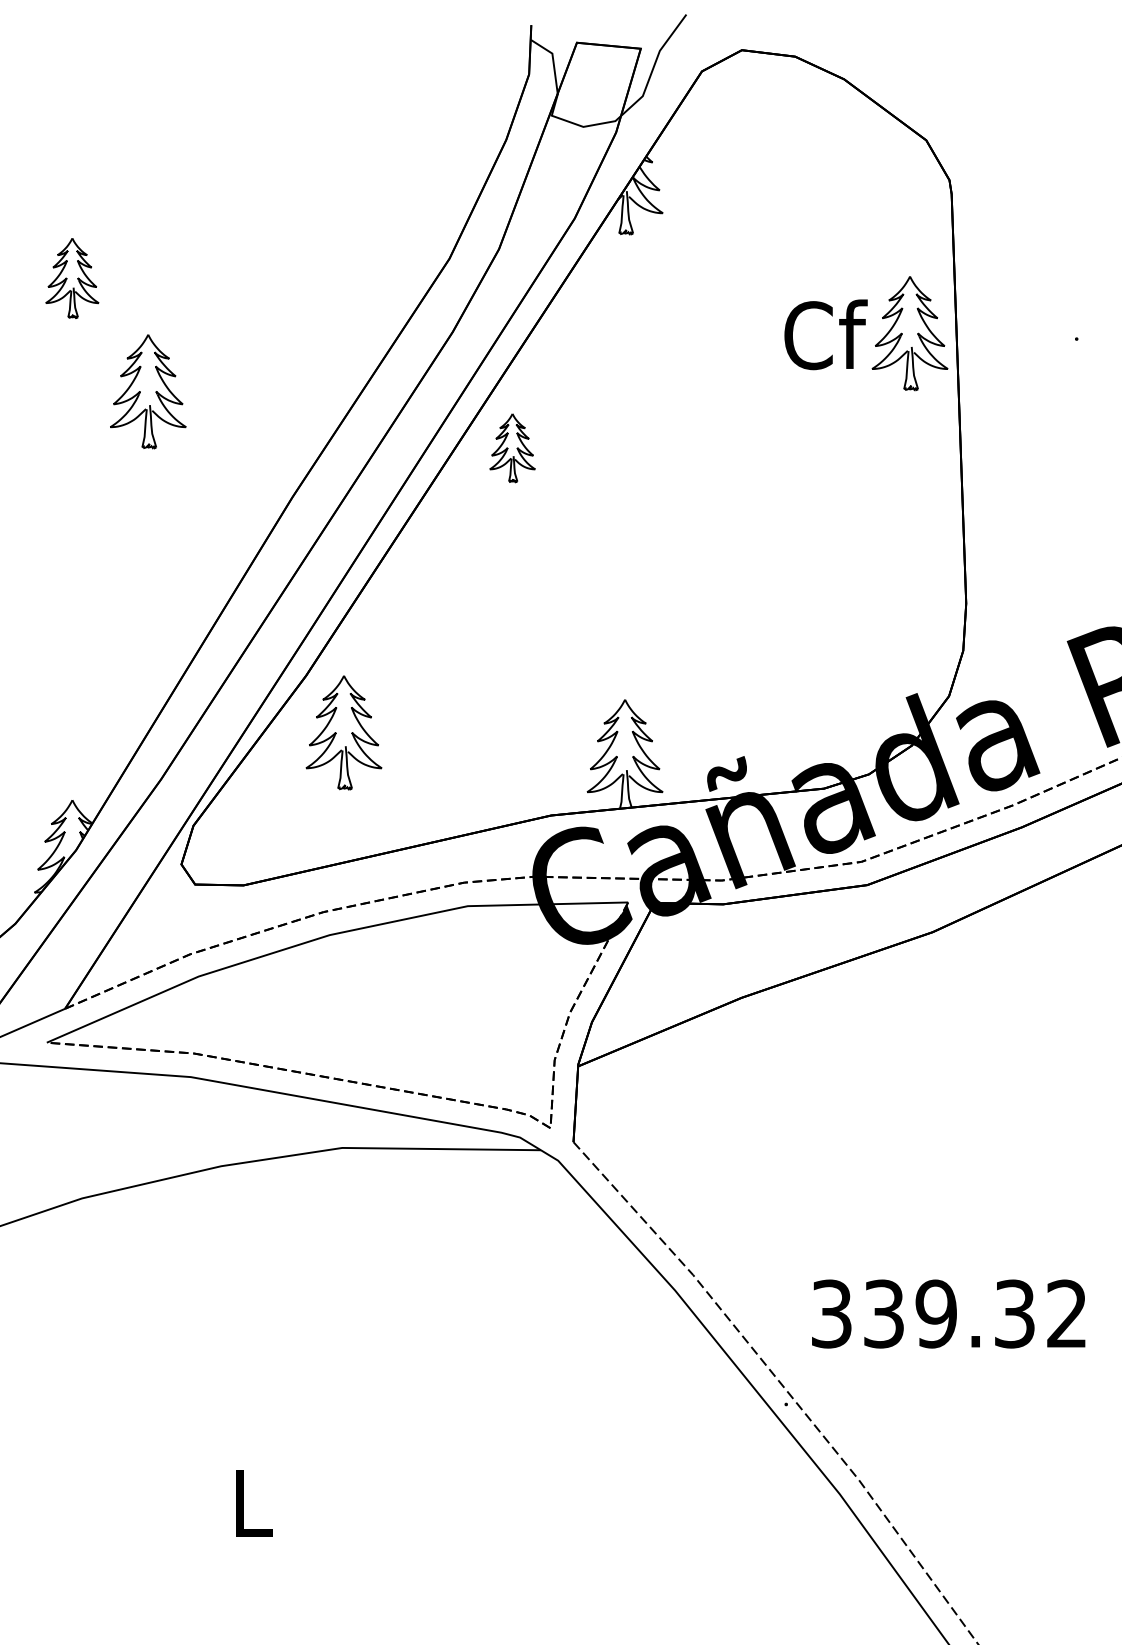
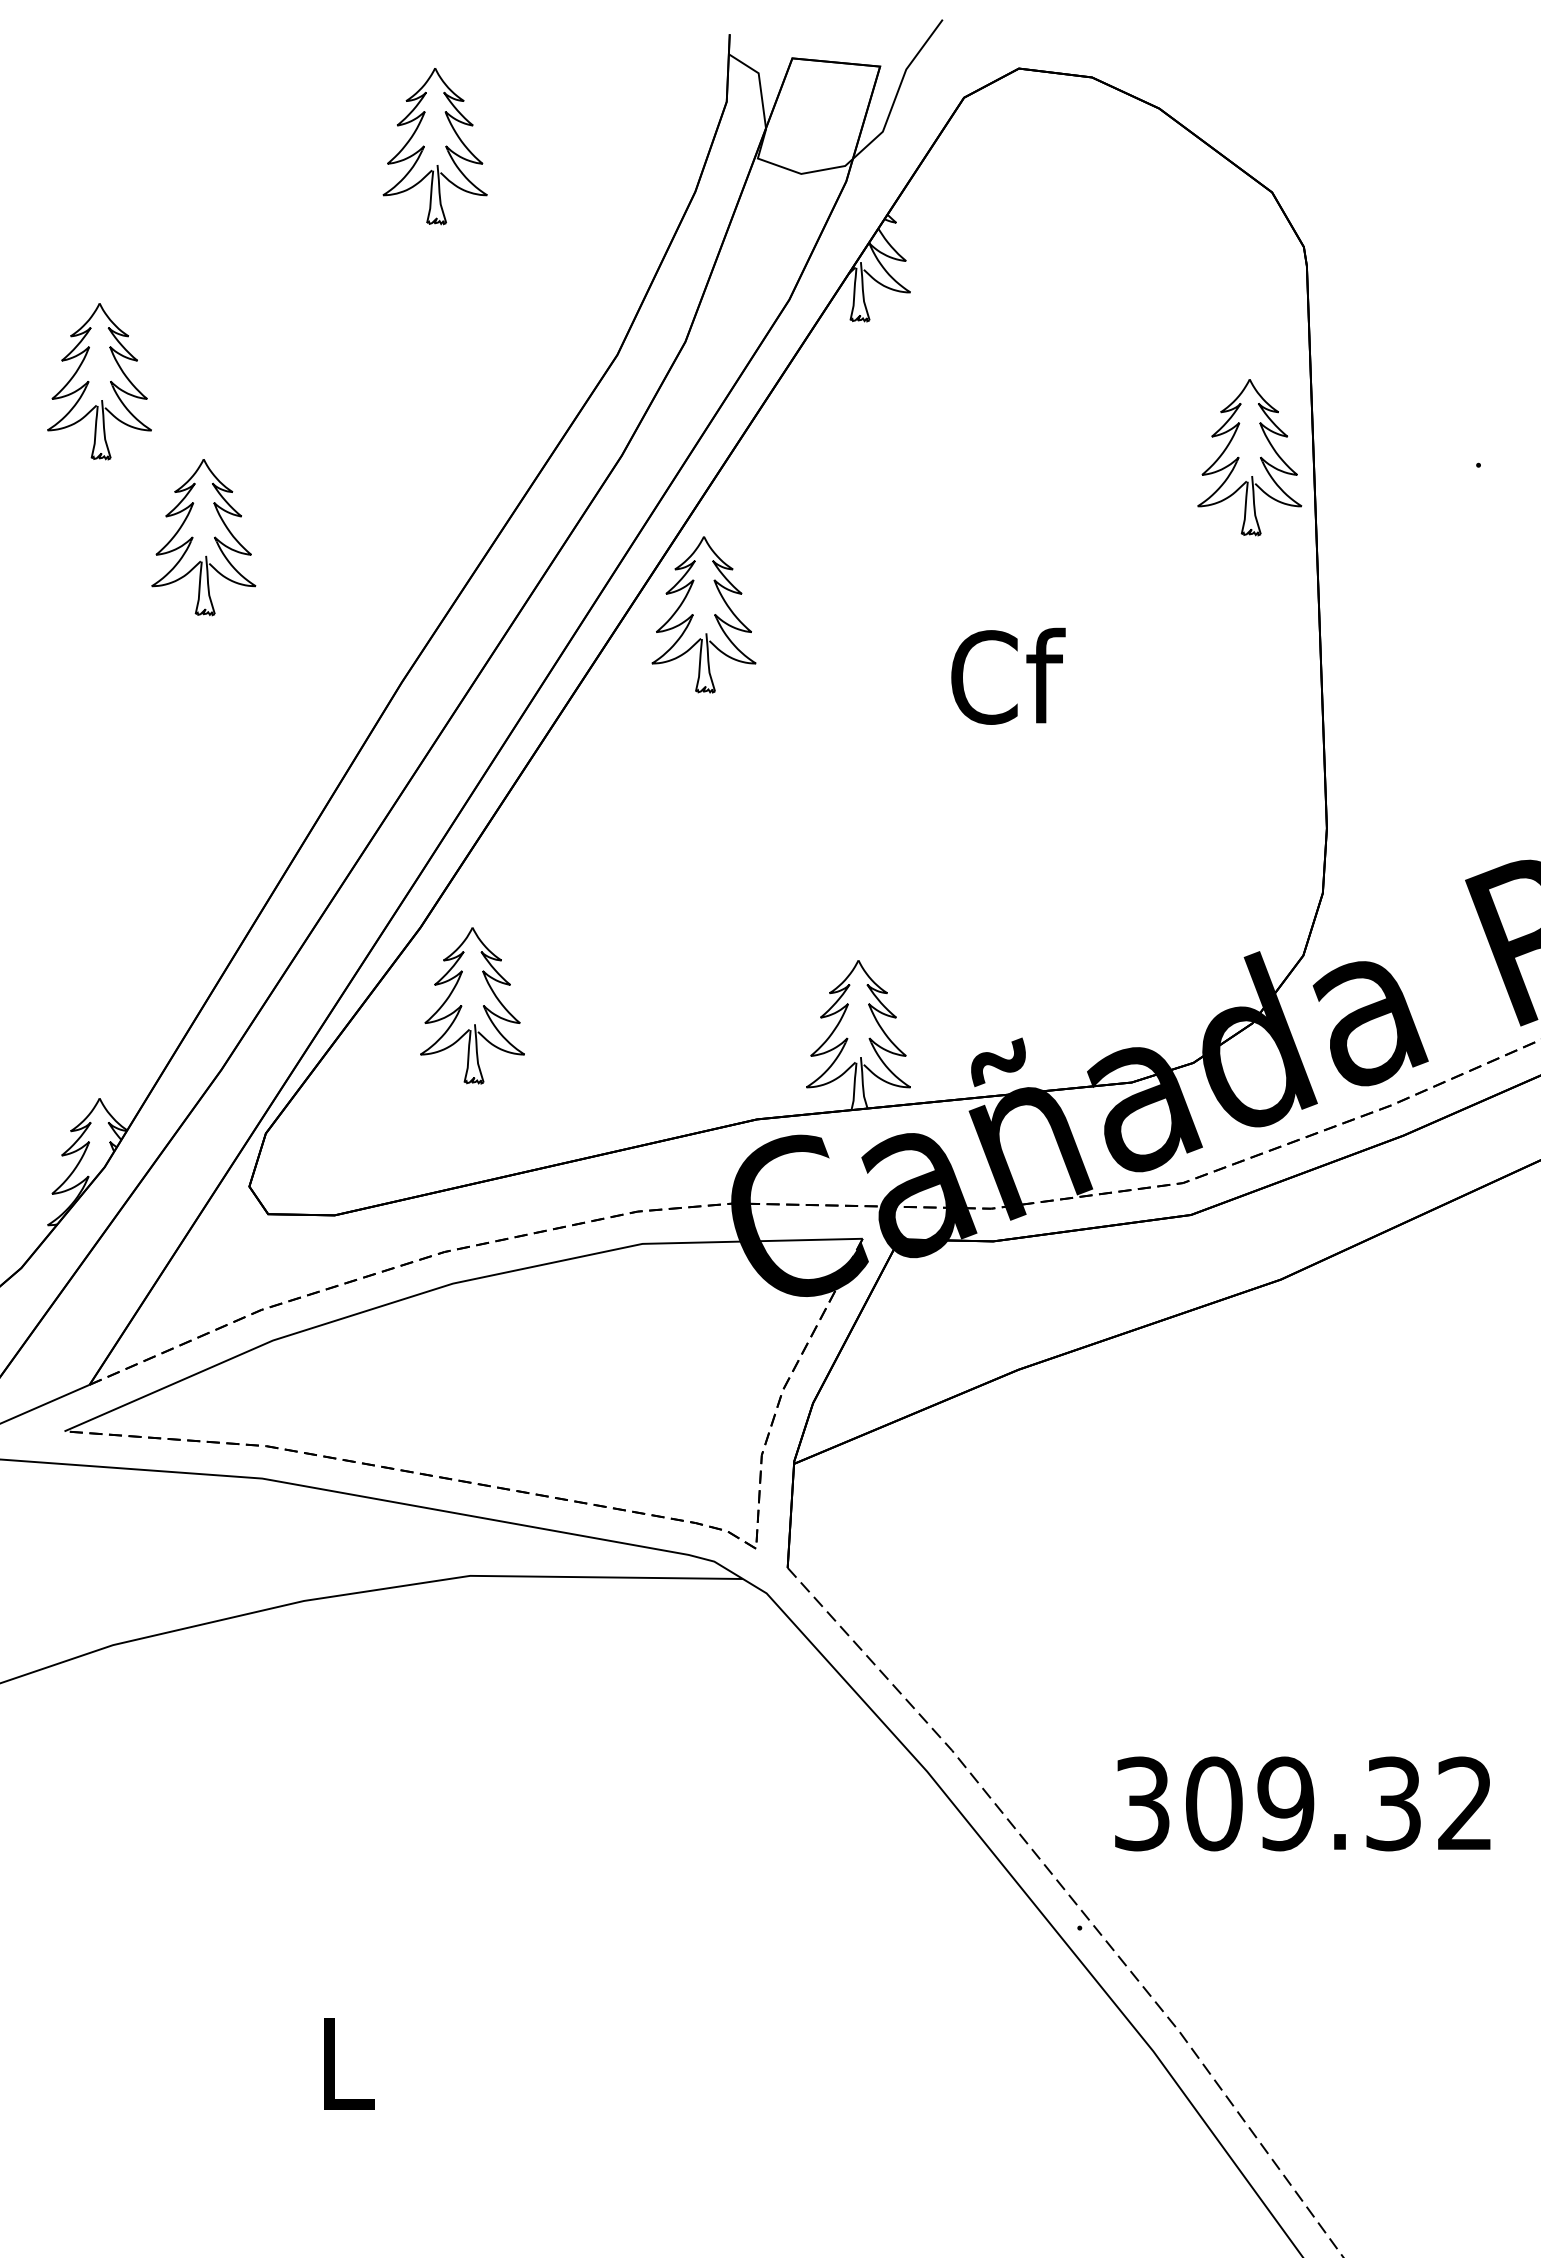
part: (316, 106) -> (434, 146), added
part: (72, 278) -> (99, 381), size x1.43
text: (826, 334) -> (1008, 675), moved
part: (512, 447) -> (703, 614), size x1.67
text: (884, 1313) -> (1214, 1803), 339.32 -> 309.32

